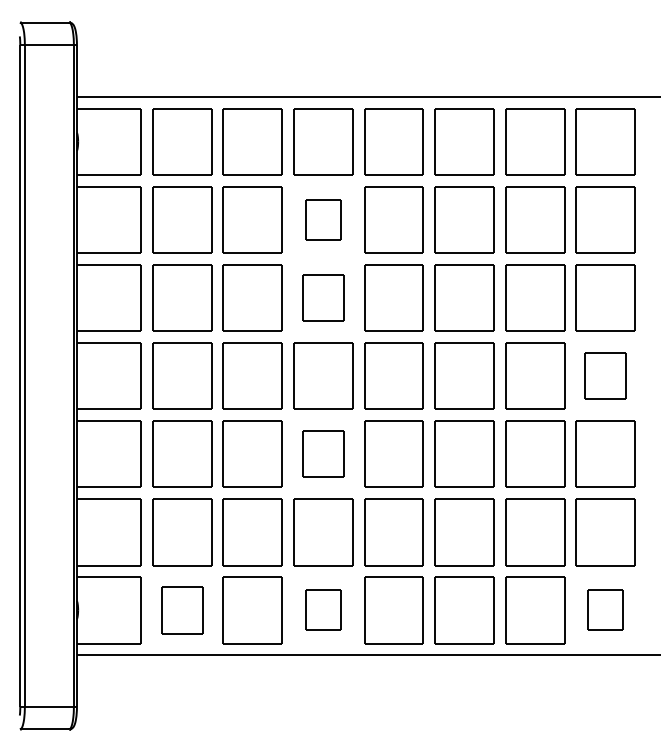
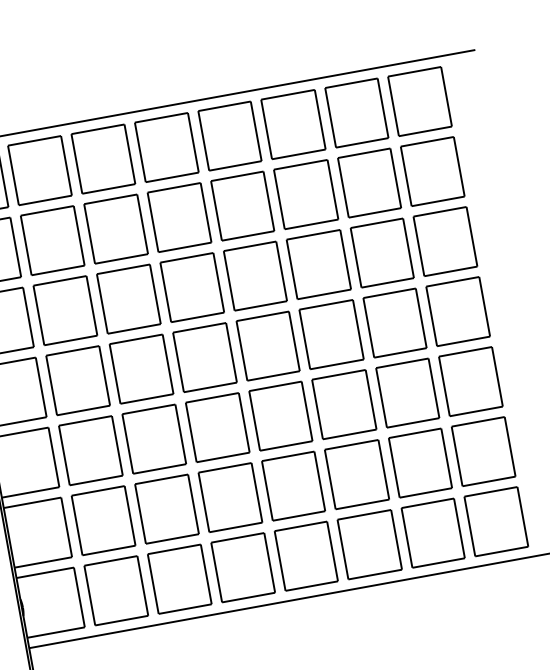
part: (323, 219) -> (179, 216), size x1.67
part: (323, 297) -> (192, 286), size x1.43
part: (605, 375) -> (457, 310), size x1.43
part: (323, 453) -> (217, 426), size x1.43
part: (182, 610) -> (116, 590), size x1.43
part: (323, 610) -> (243, 567), size x1.67
part: (605, 610) -> (496, 521), size x1.67

